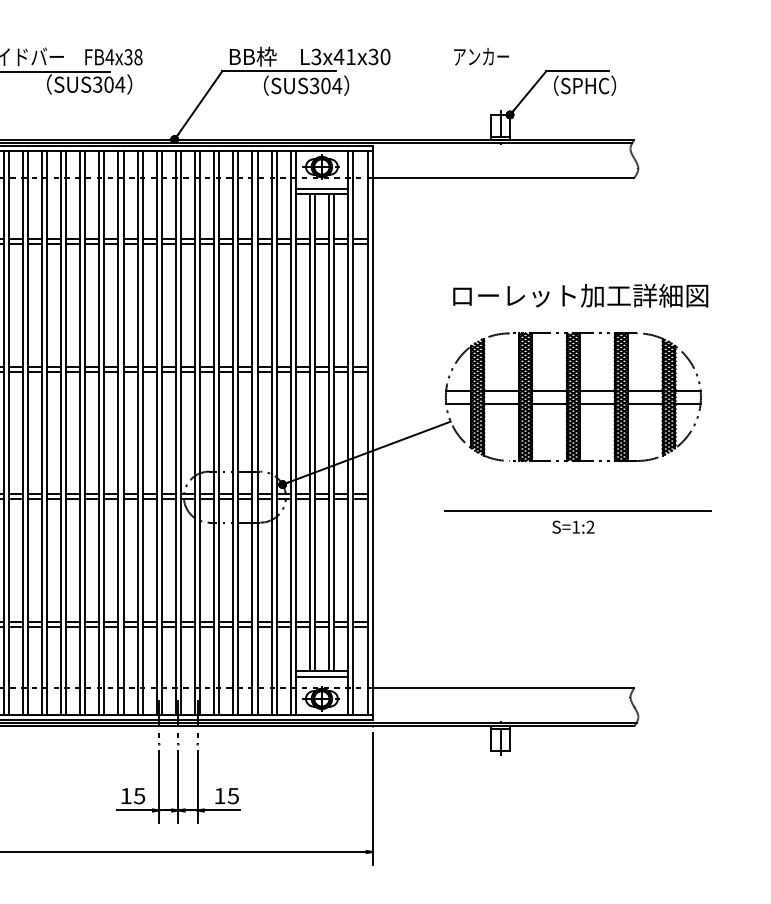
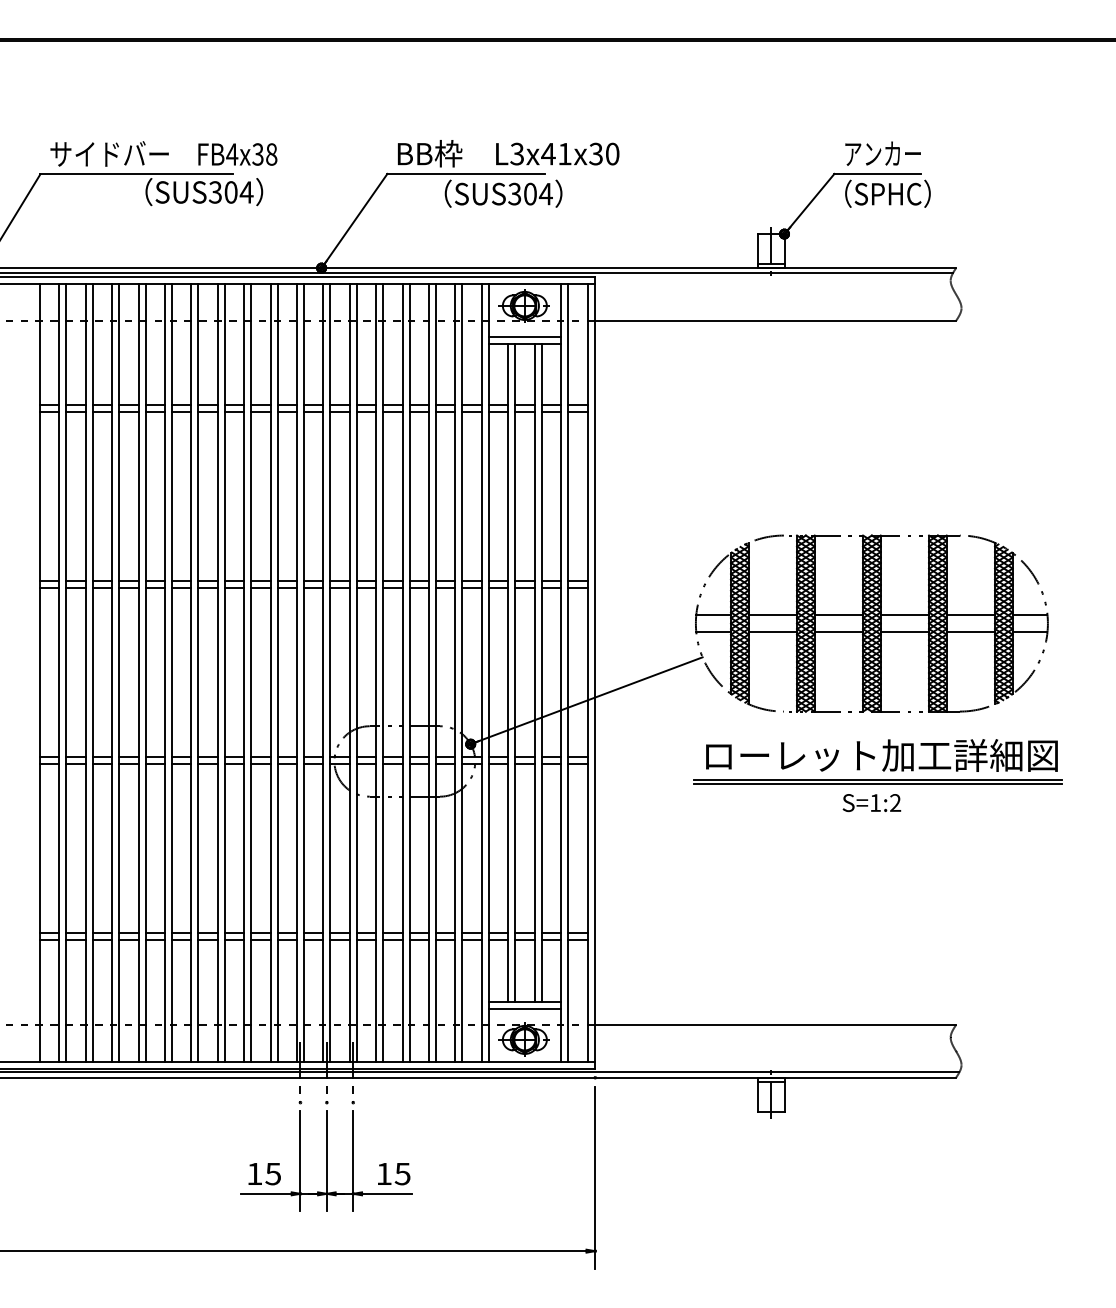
text: (481, 56) -> (882, 153), moved
text: (580, 295) -> (881, 755), moved
line: (577, 513) -> (877, 784), added

